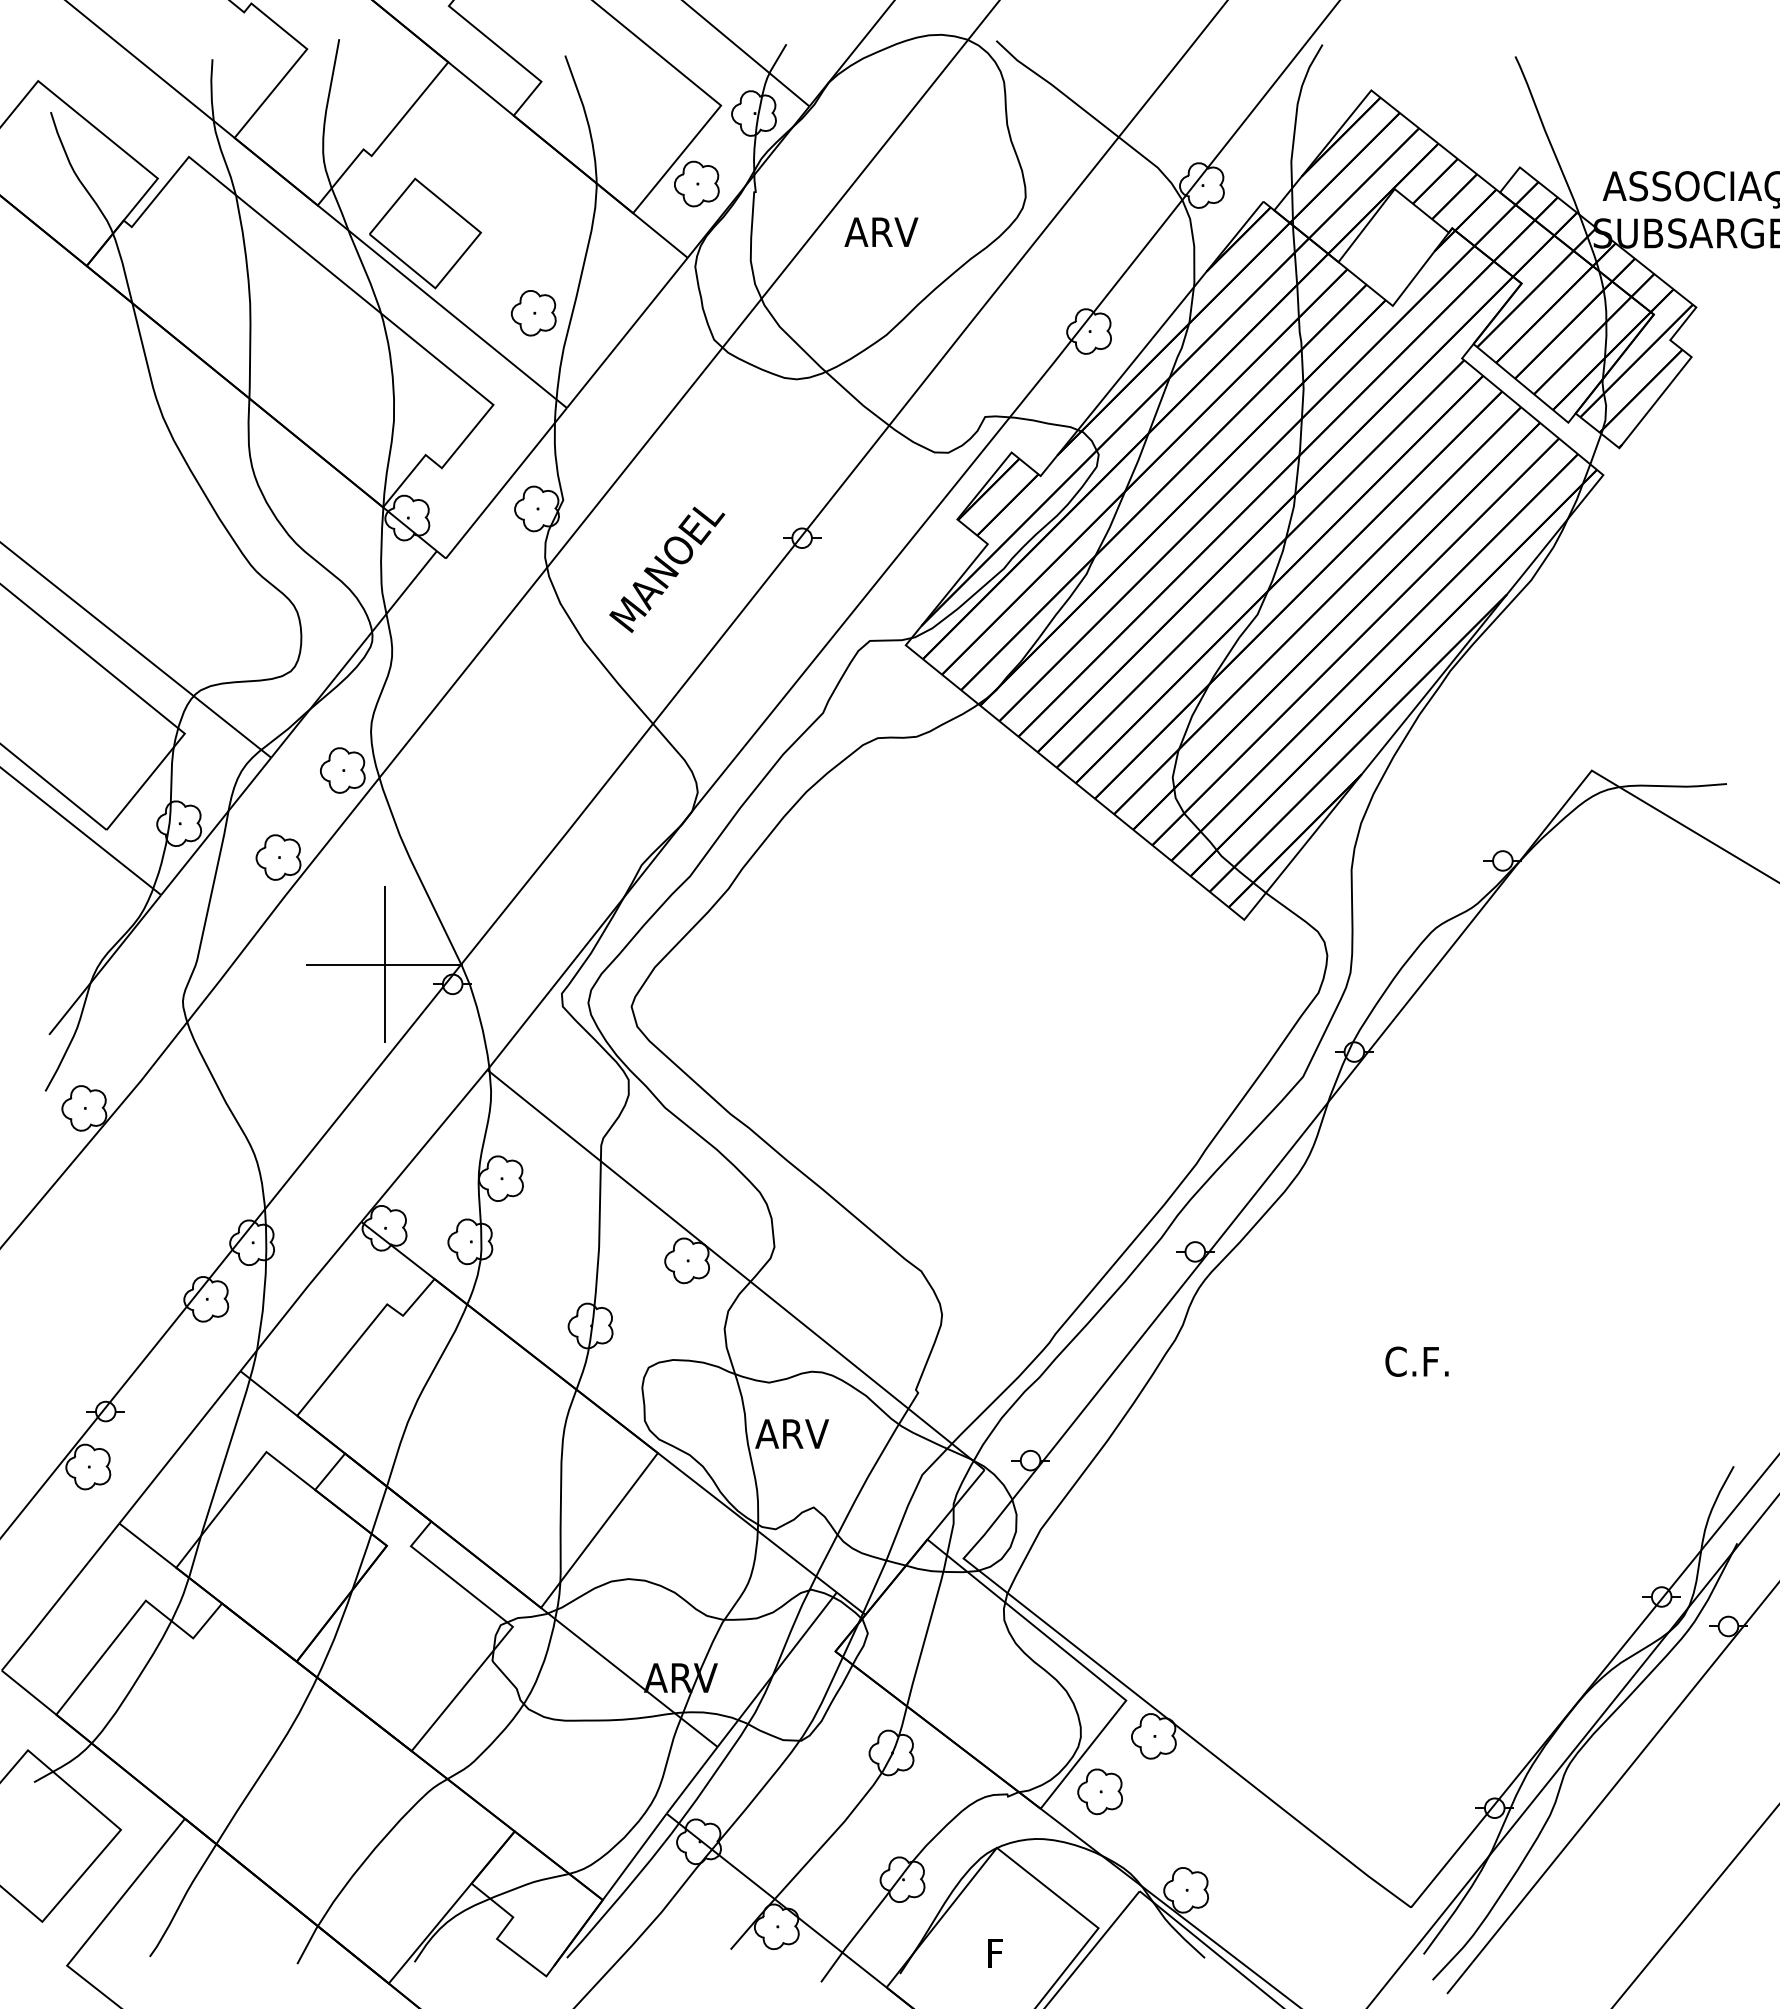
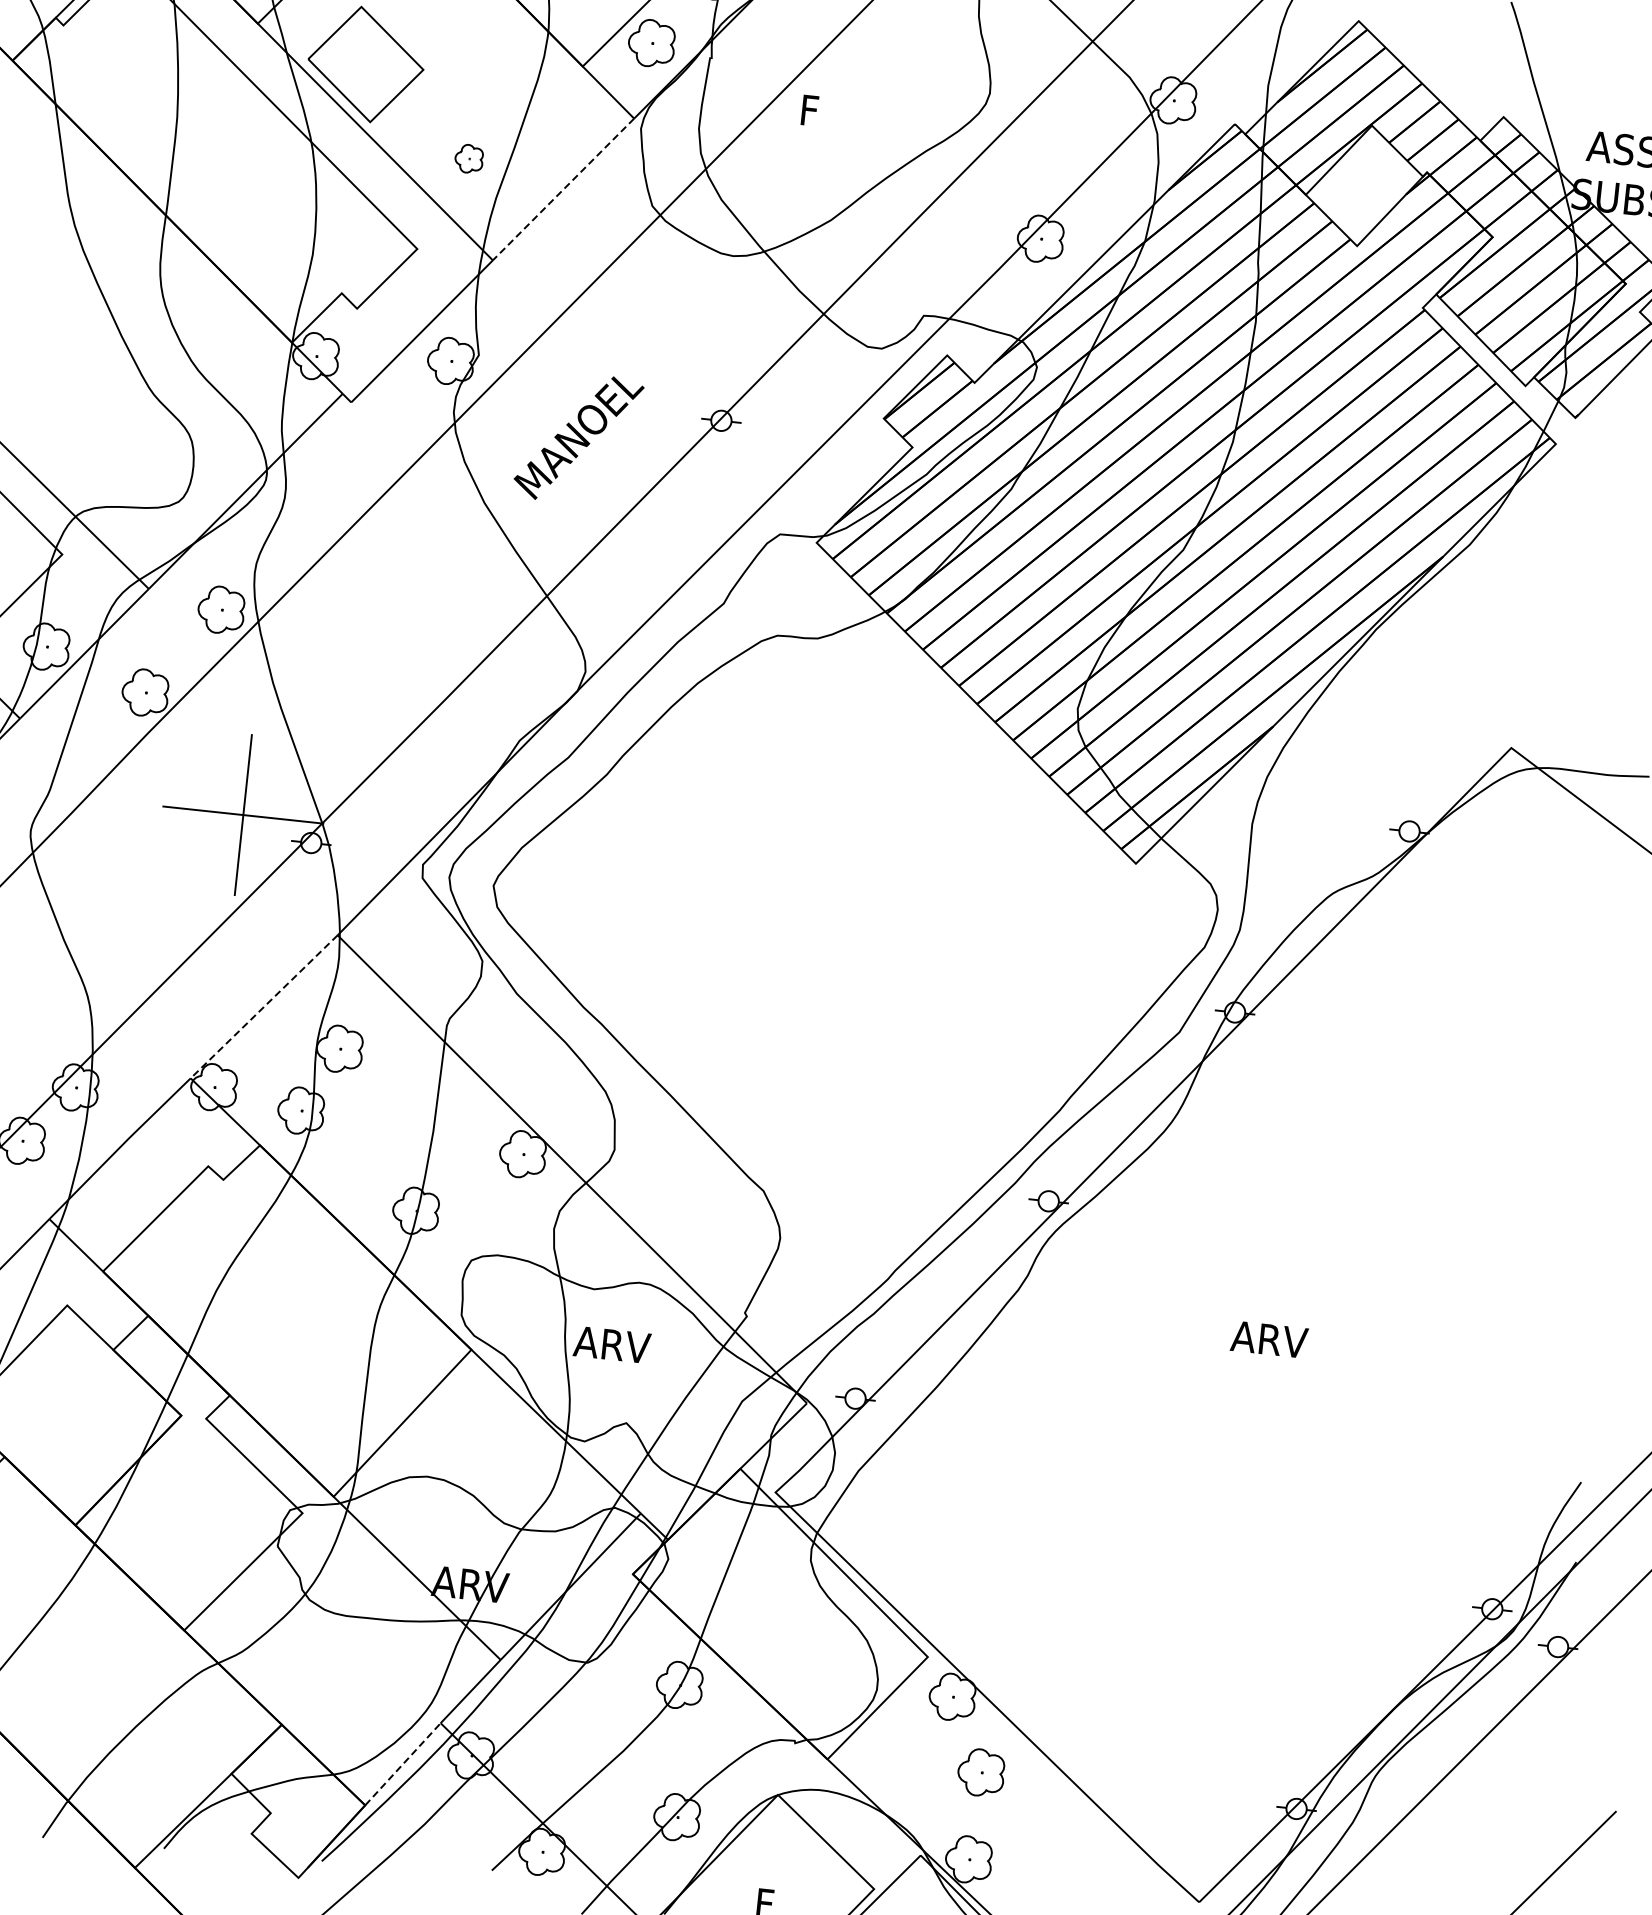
text: (881, 231) -> (837, 112), ARV -> F
part: (533, 313) -> (468, 159), size x0.6
line: (627, 333) -> (563, 190), solid -> dashed
line: (424, 1145) -> (264, 1006), solid -> dashed
text: (1420, 1361) -> (1269, 1339), C.F. -> ARV
part: (1100, 1791) -> (981, 1772), moved
line: (634, 1856) -> (402, 1763), solid -> dashed

